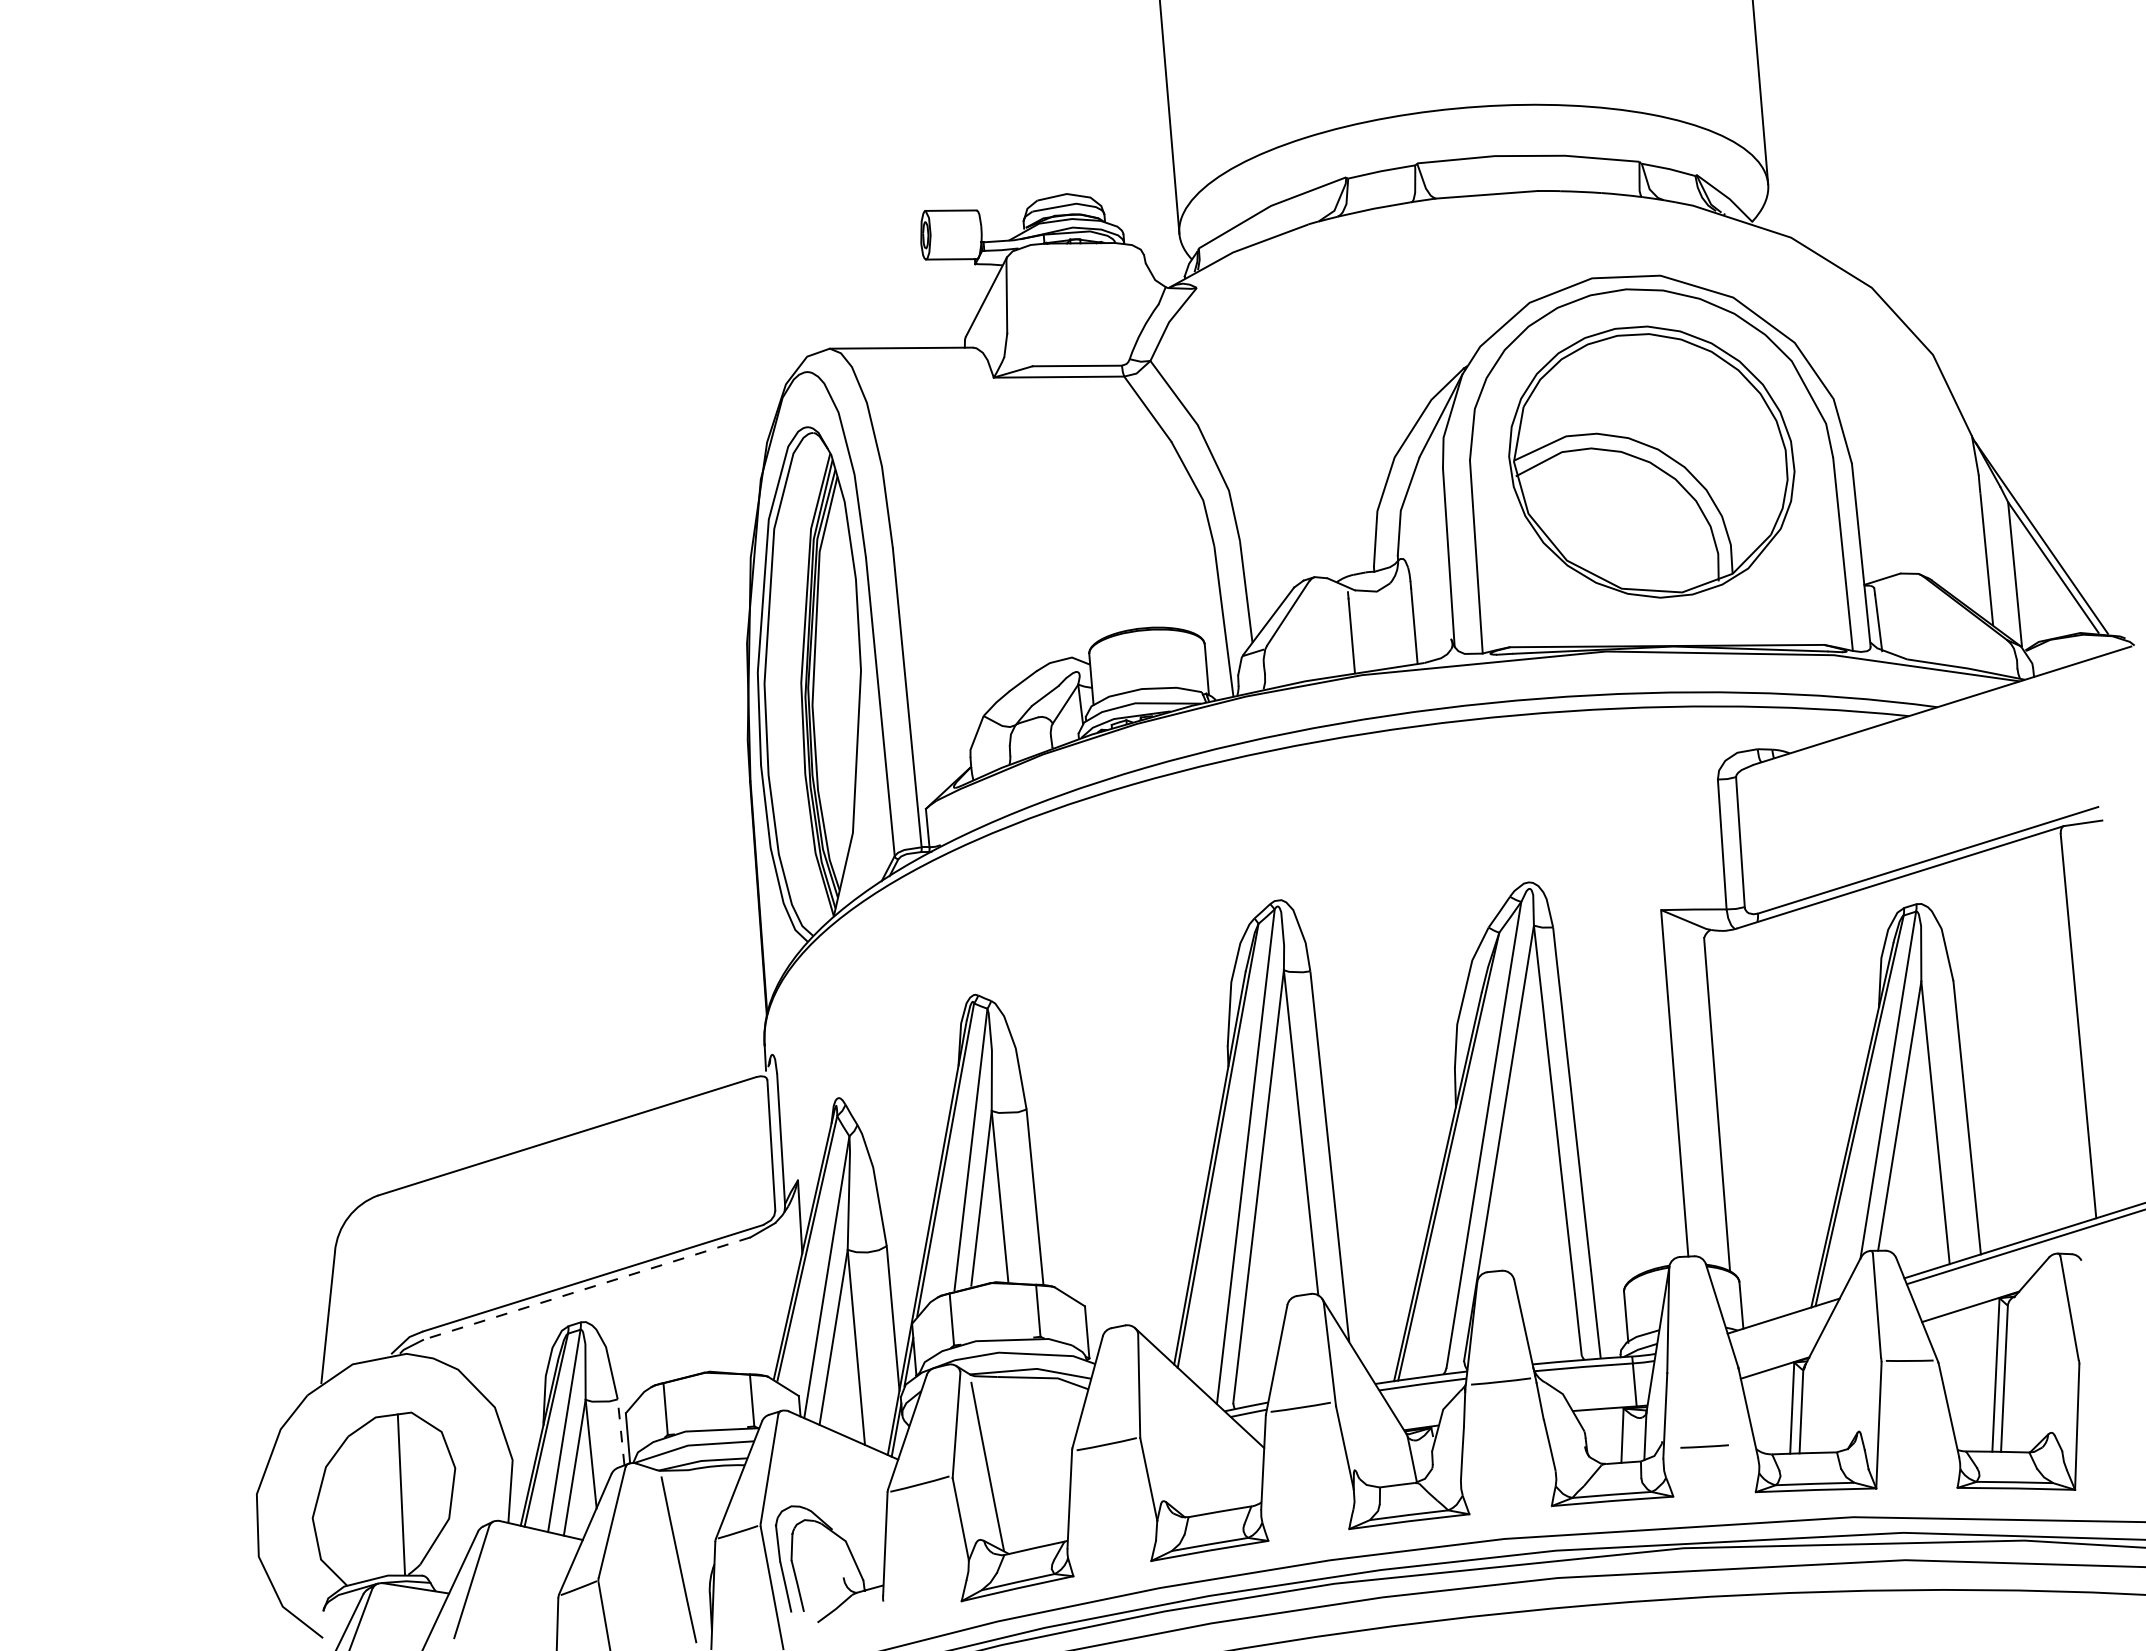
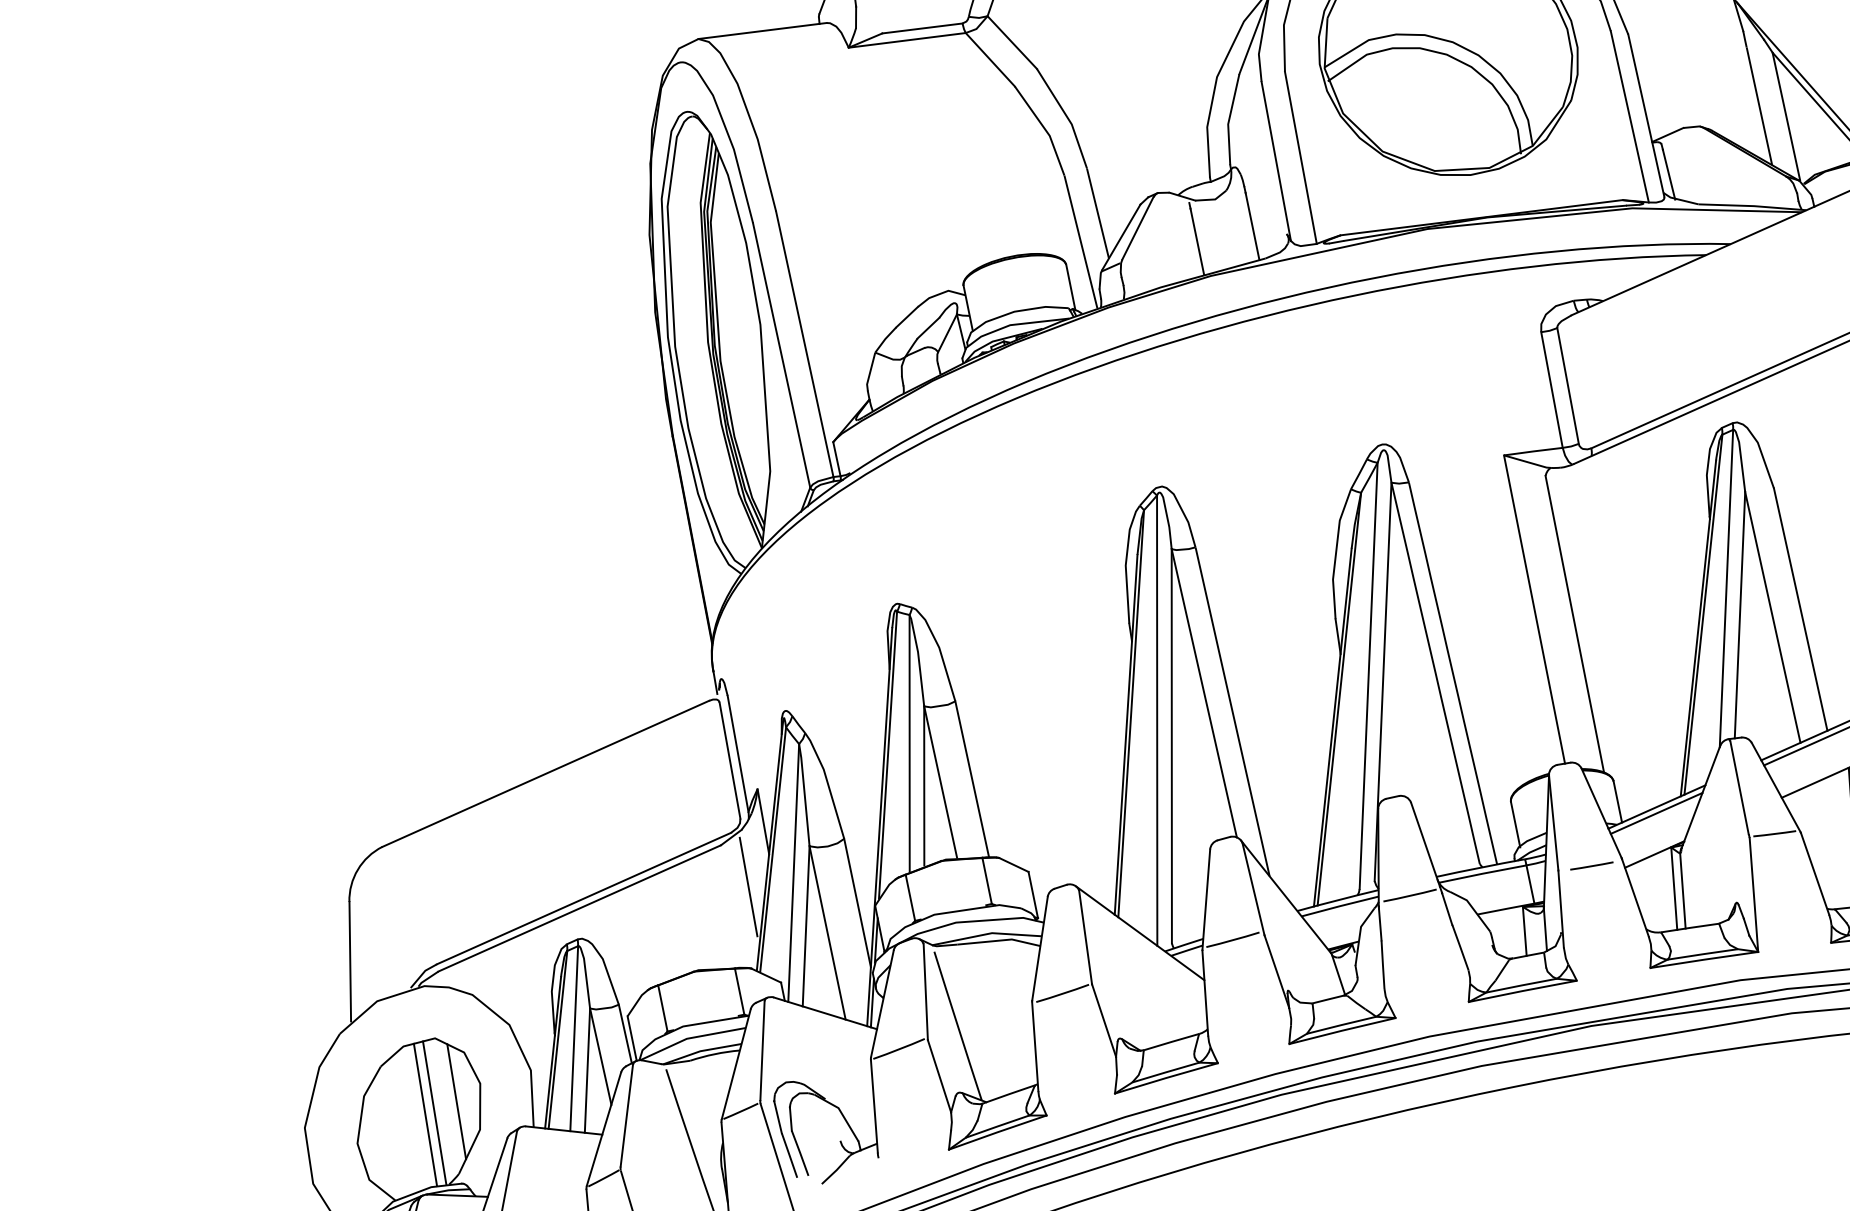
line: (775, 1286) -> (748, 886), added
line: (586, 1288) -> (579, 908), dashed -> solid
line: (1782, 1322) -> (1656, 812), added
line: (621, 1431) -> (625, 1033), dashed -> solid
line: (1704, 1446) -> (1591, 865), moved
line: (426, 1484) -> (456, 1101), added
line: (390, 1495) -> (424, 1115), added

